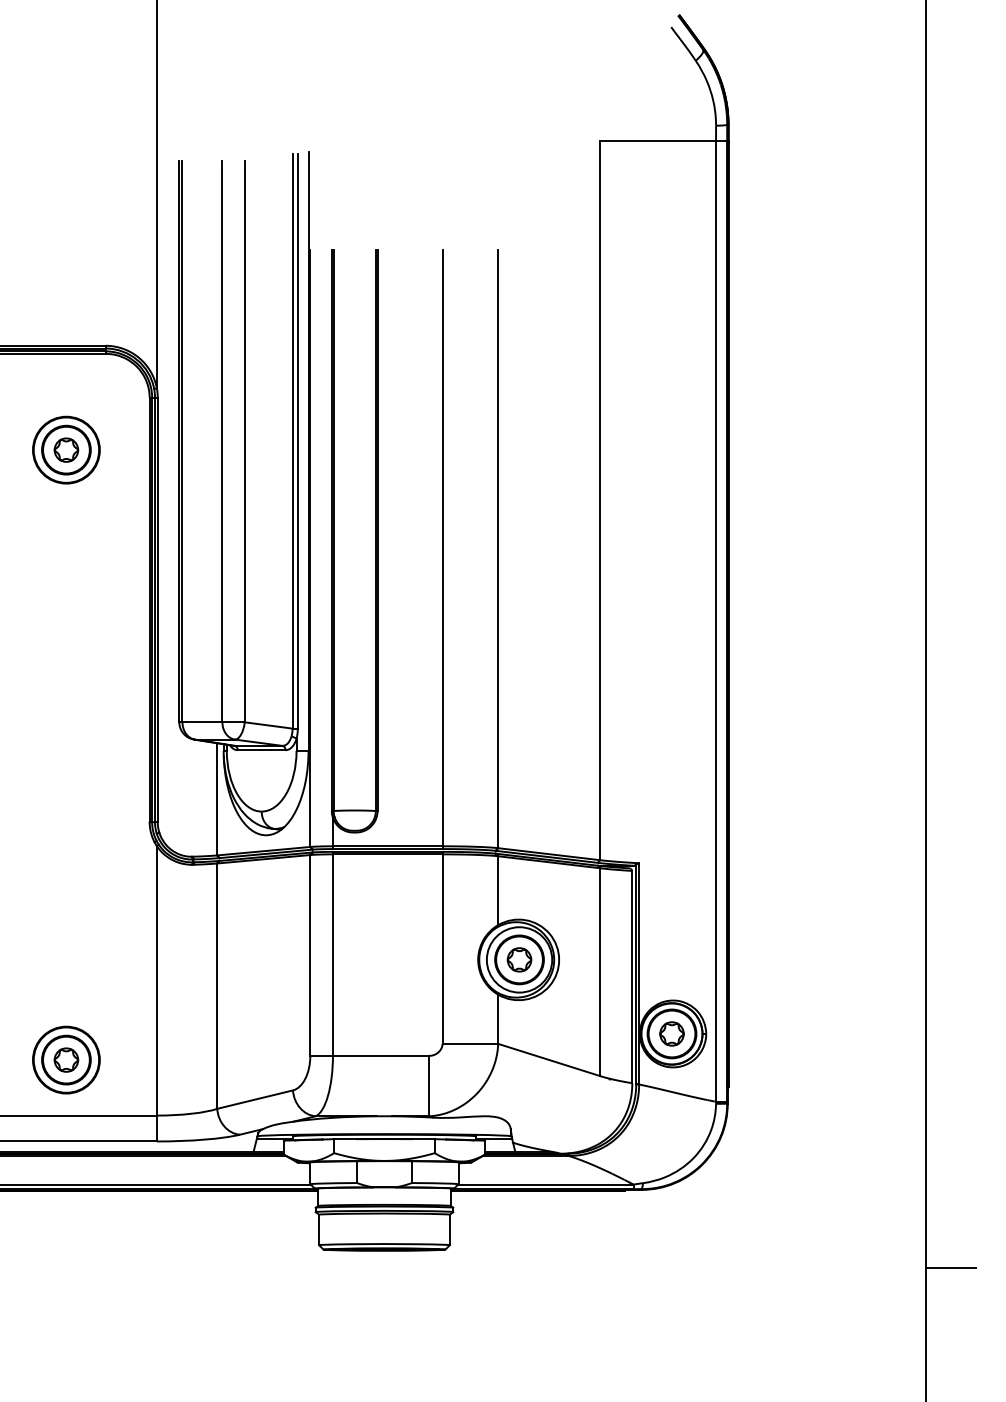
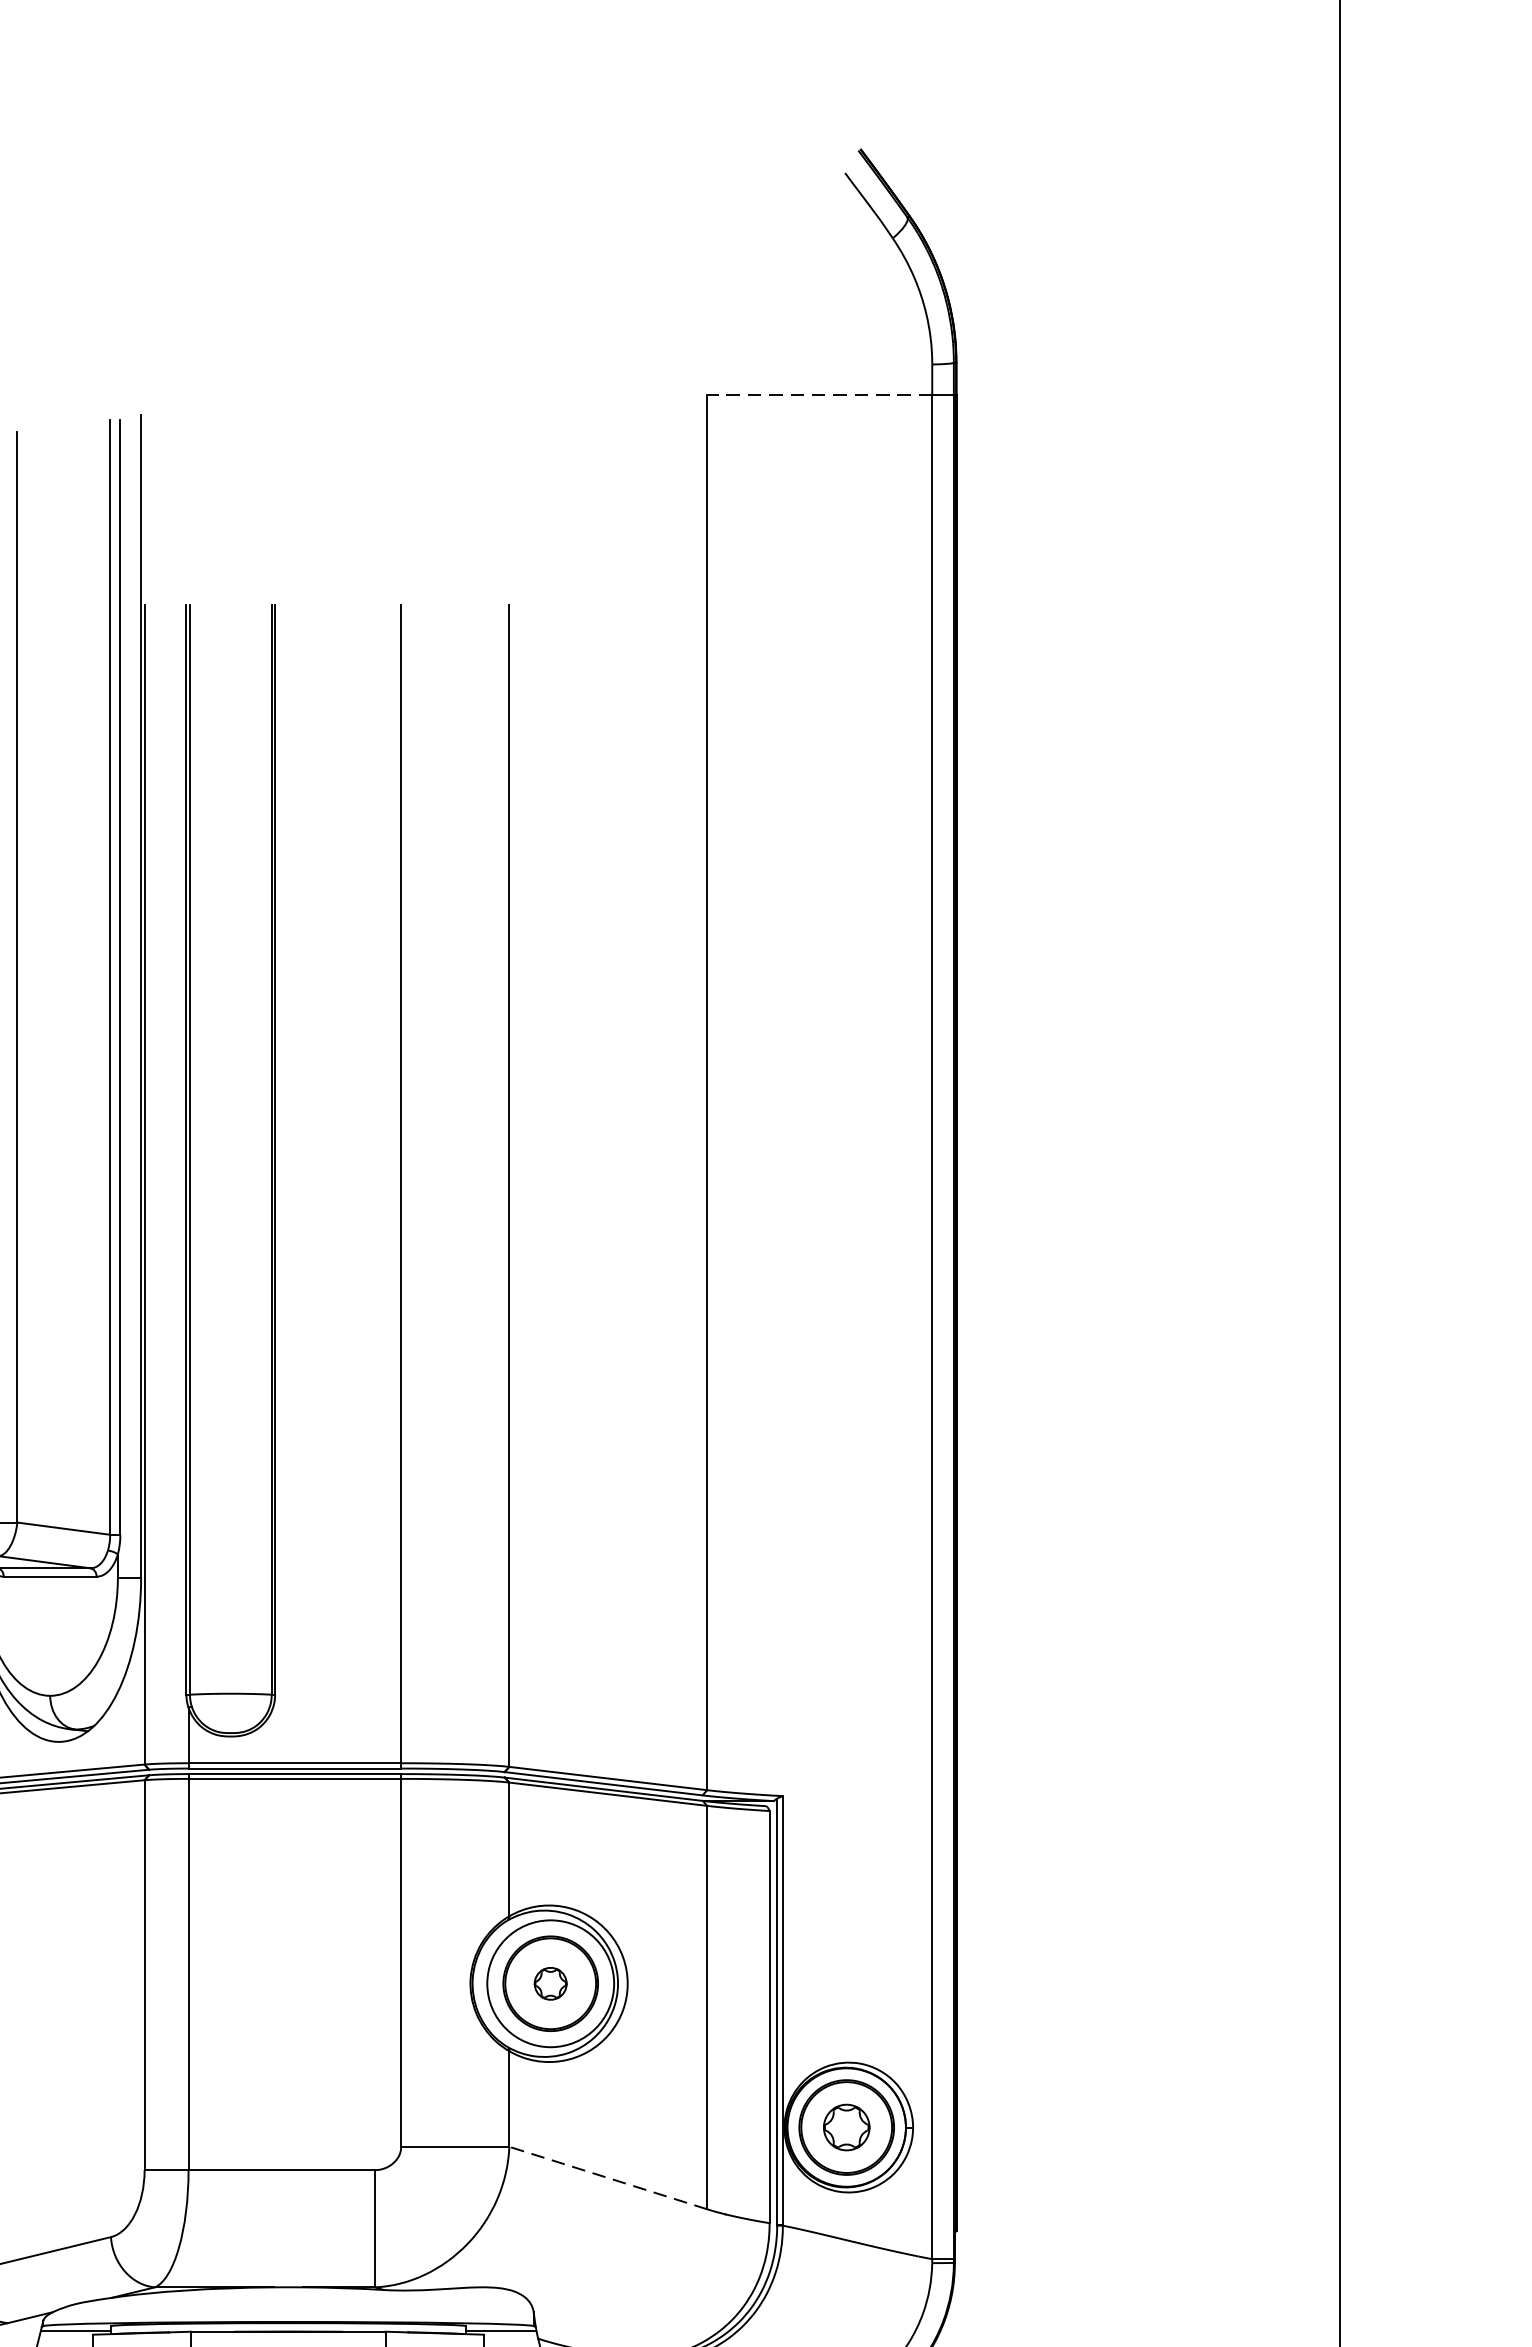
line: (658, 141) -> (820, 395), solid -> dashed
part: (519, 959) -> (550, 1982), size x0.7
line: (548, 1059) -> (606, 2177), solid -> dashed

